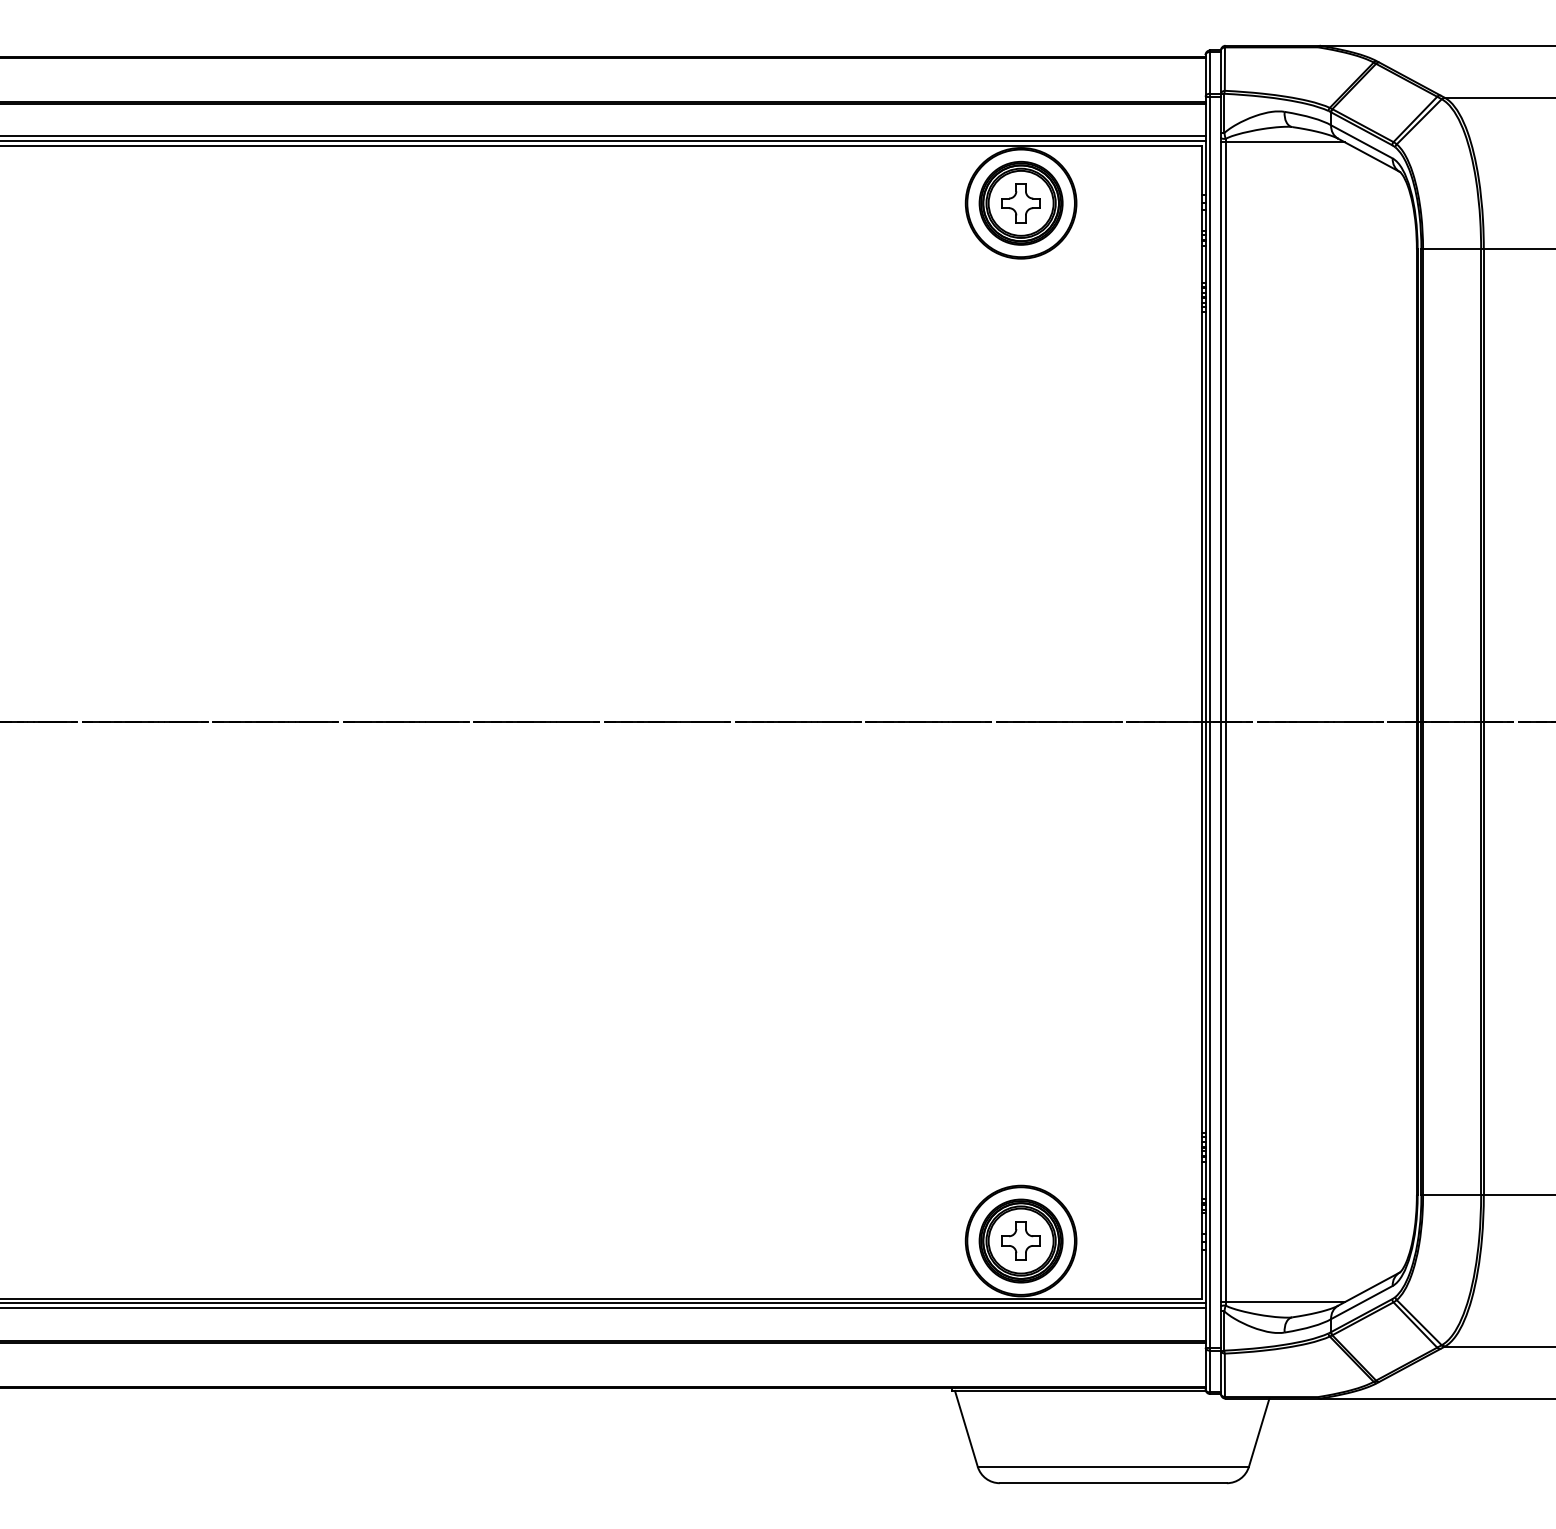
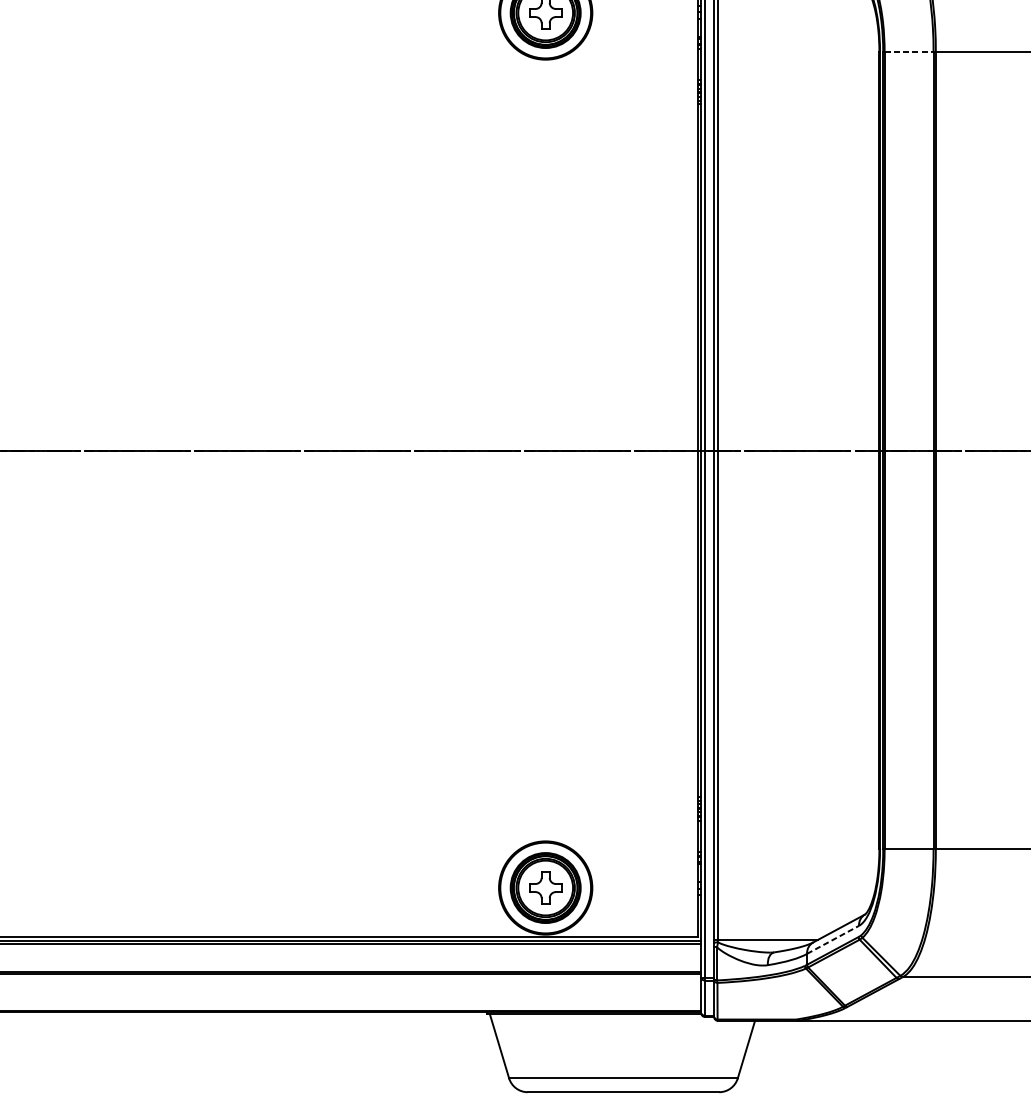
line: (1452, 249) -> (909, 51), solid -> dashed
line: (1361, 1302) -> (832, 939), solid -> dashed

